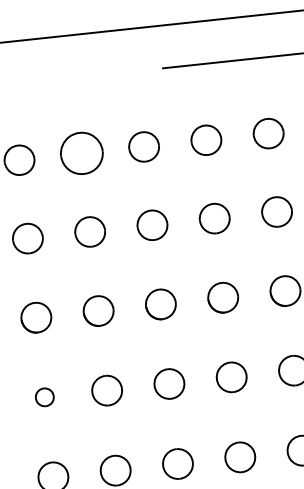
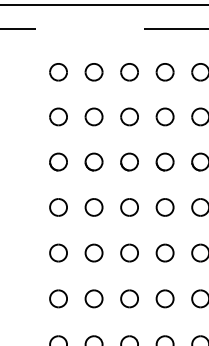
part: (80, 154) -> (93, 72), size x0.71
part: (44, 397) -> (58, 207), size x1.67

